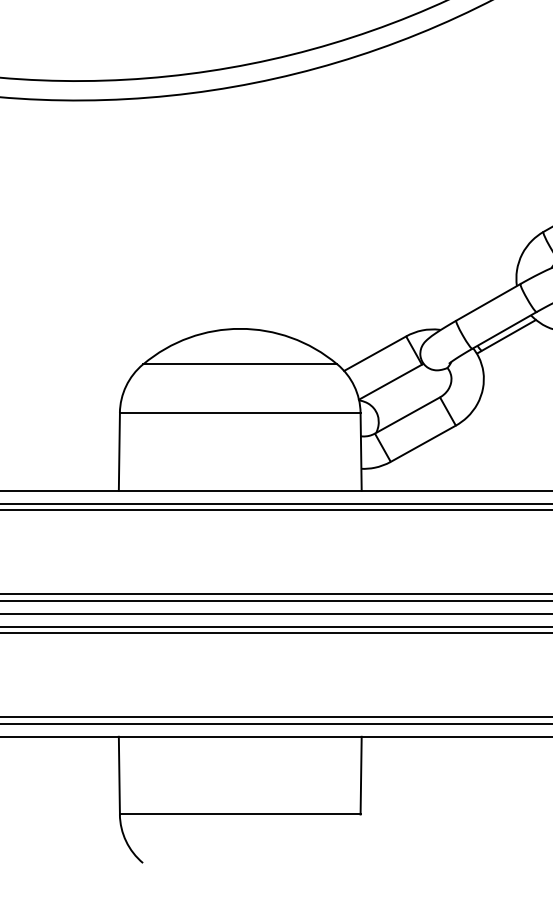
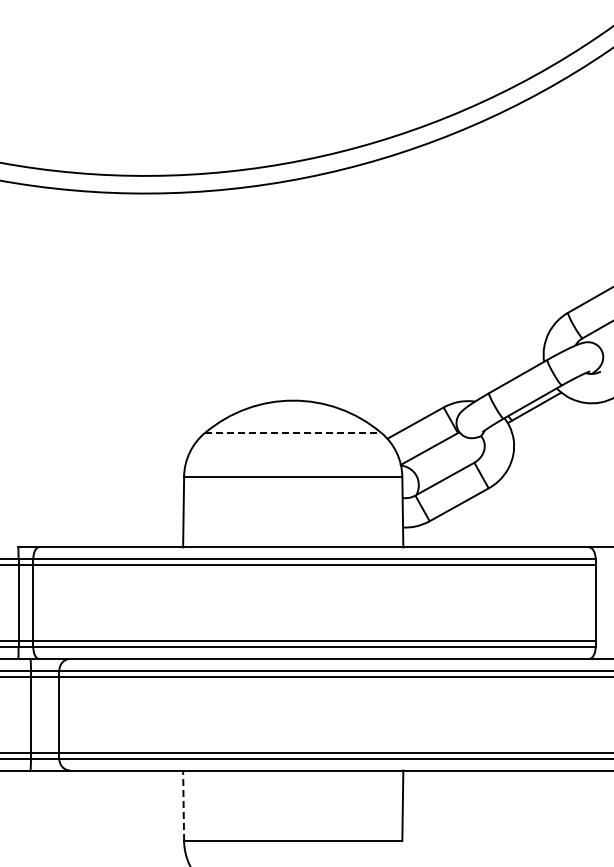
line: (240, 364) -> (293, 432), solid -> dashed
line: (119, 775) -> (183, 805), solid -> dashed

